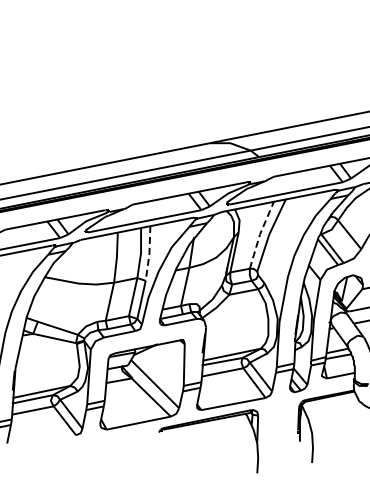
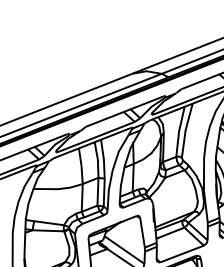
line: (260, 234) -> (179, 131), dashed -> solid
line: (149, 253) -> (103, 159), dashed -> solid

